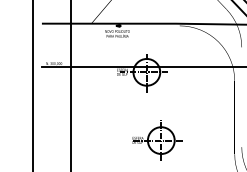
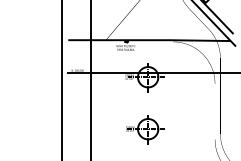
part: (157, 140) -> (145, 129), moved

